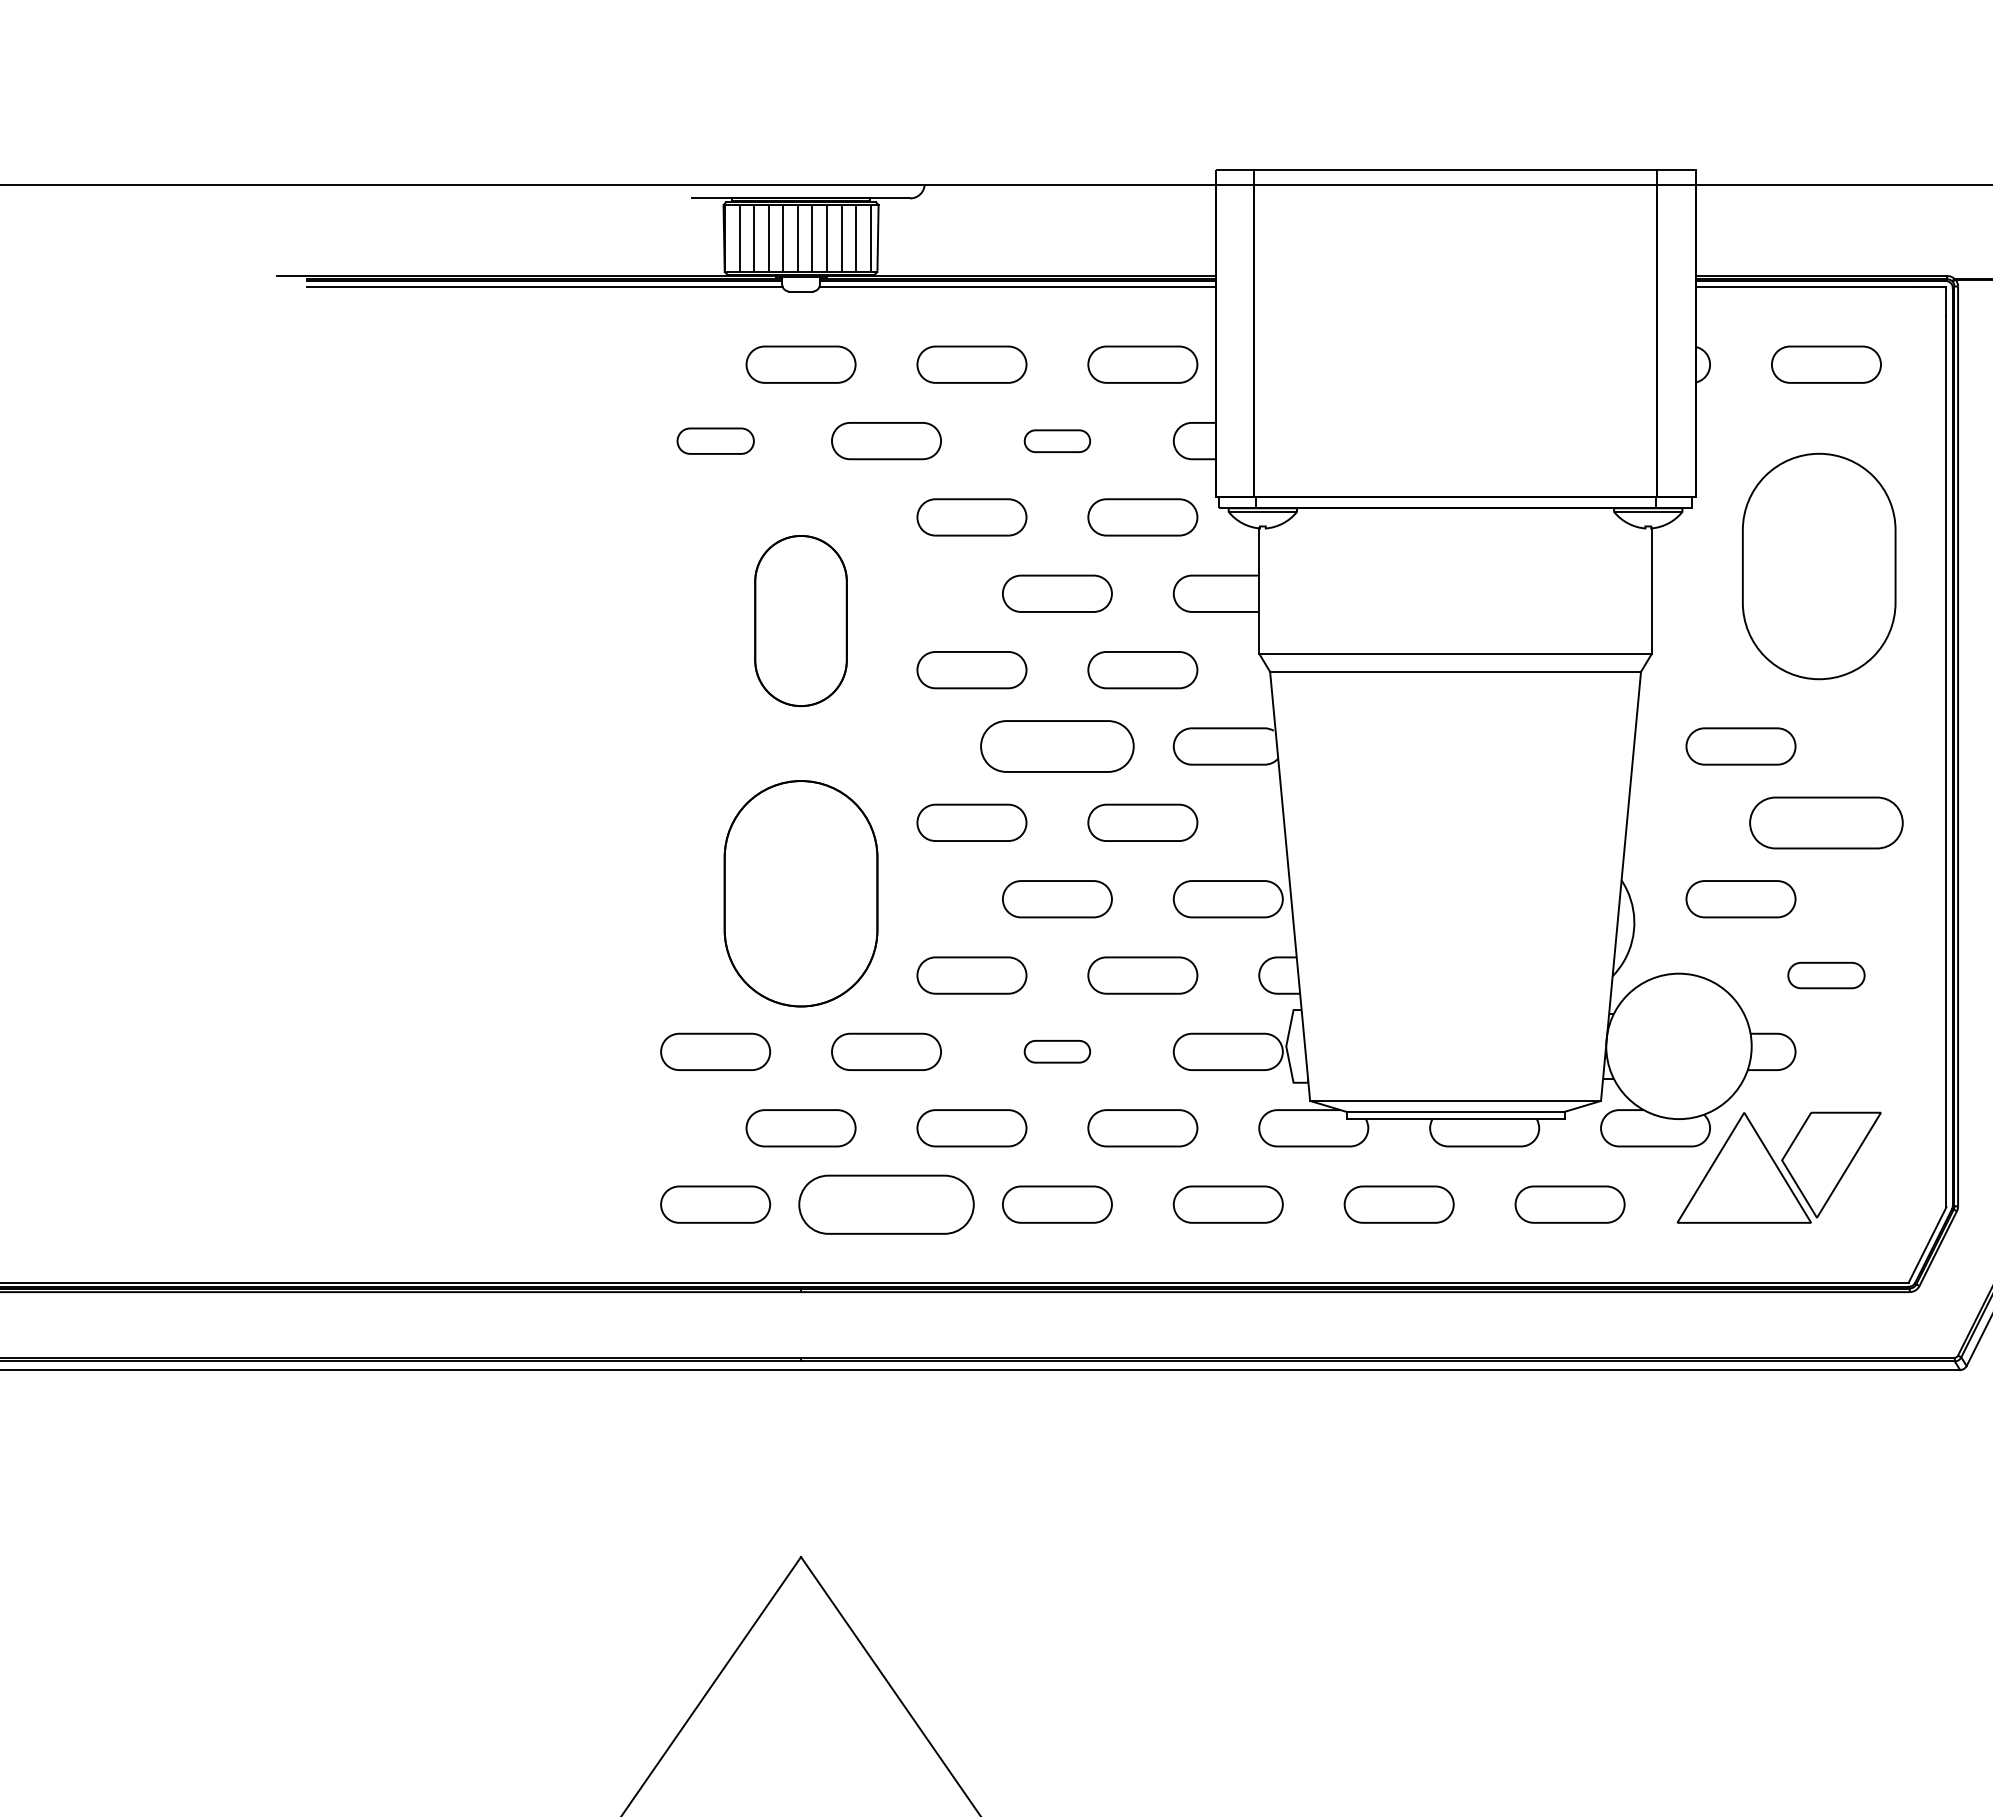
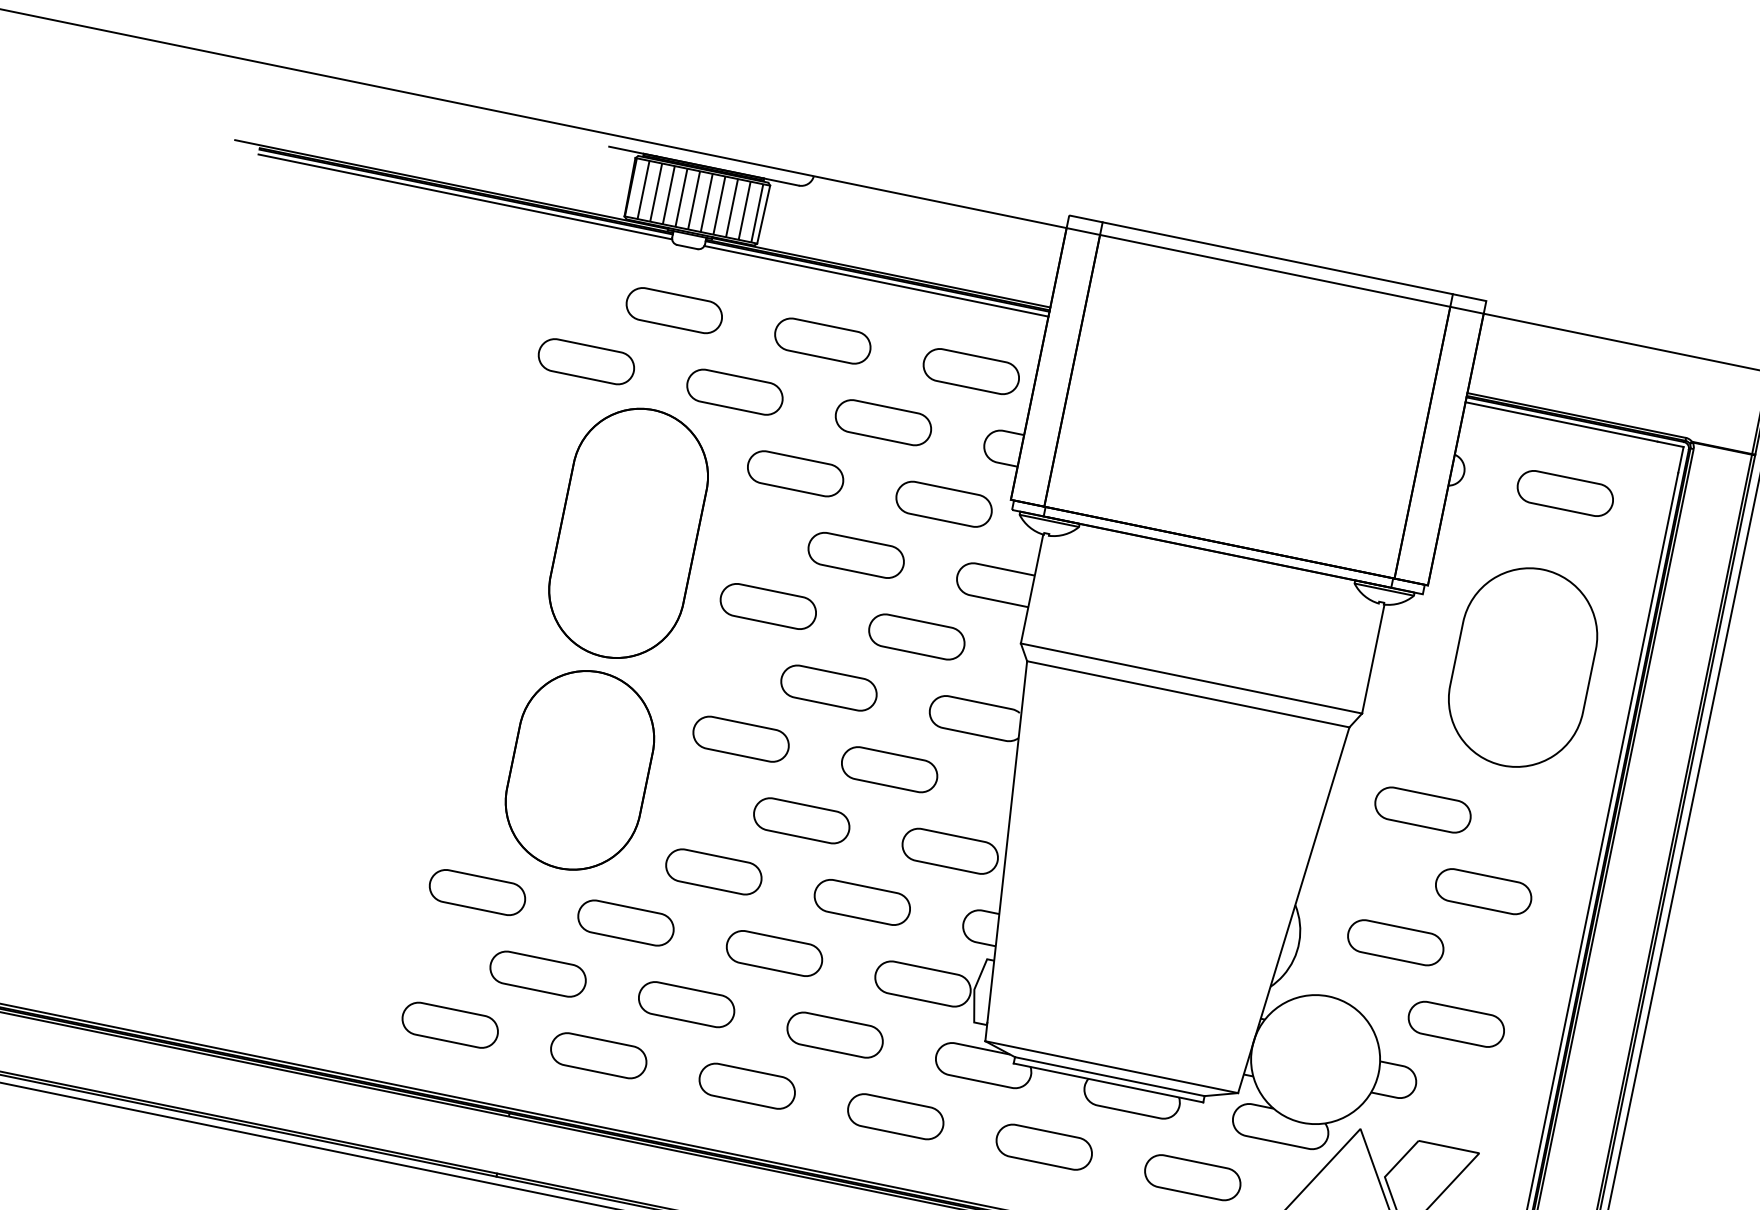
part: (715, 441) -> (586, 362), size x1.43
part: (1057, 441) -> (883, 423), size x1.67
part: (800, 620) -> (628, 532), size x1.67
part: (1057, 746) -> (829, 688), size x0.71
part: (1826, 822) -> (1483, 891), size x0.71
part: (1826, 975) -> (1456, 1024), size x1.43
part: (1057, 1051) -> (774, 953), size x1.67
part: (886, 1204) -> (598, 1055), size x0.62

